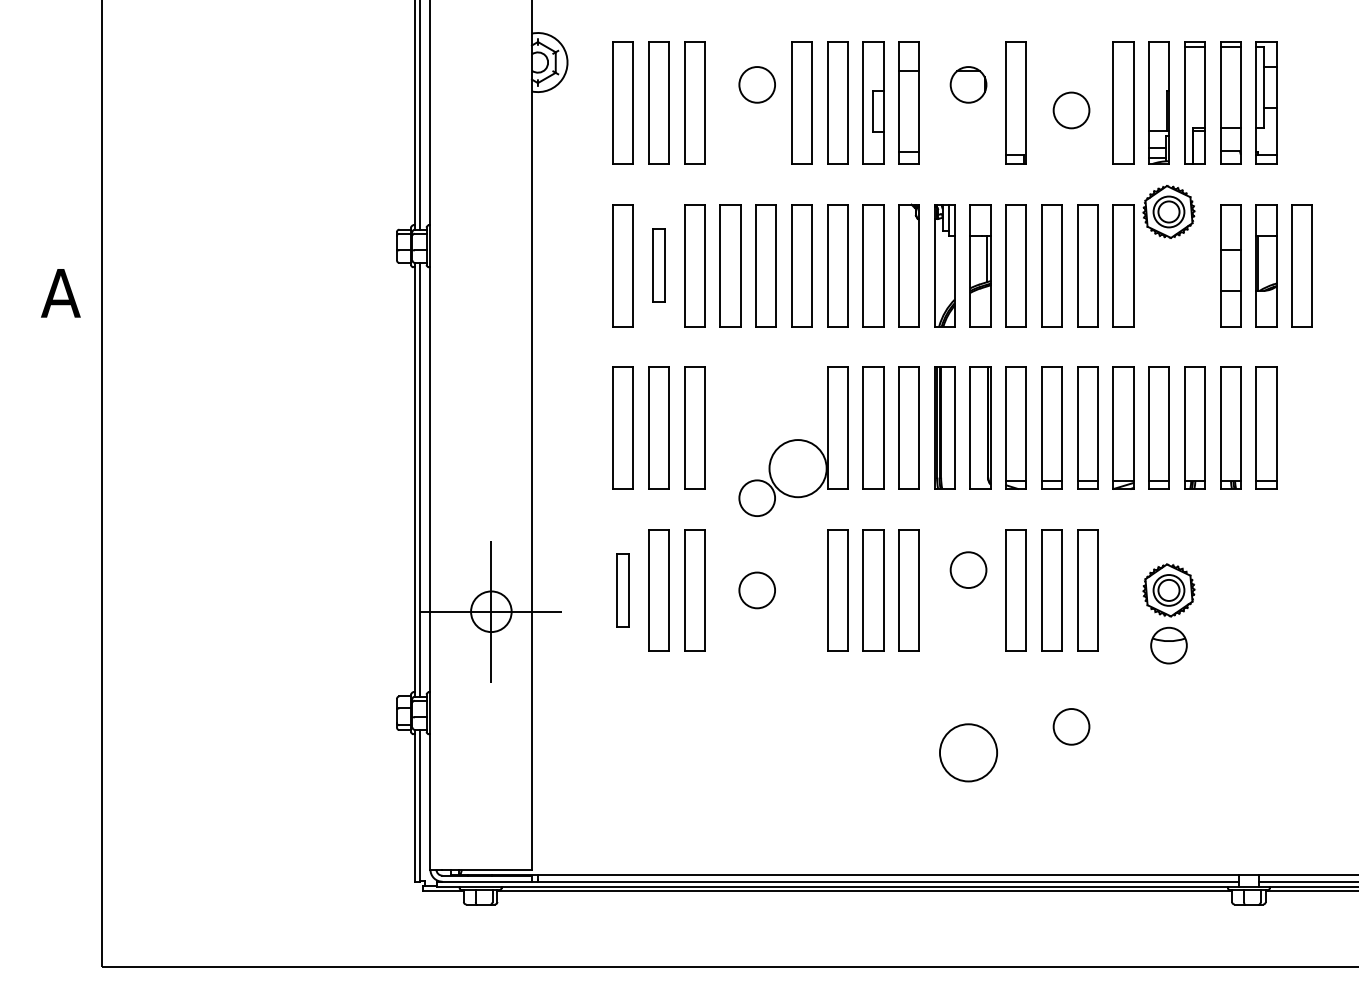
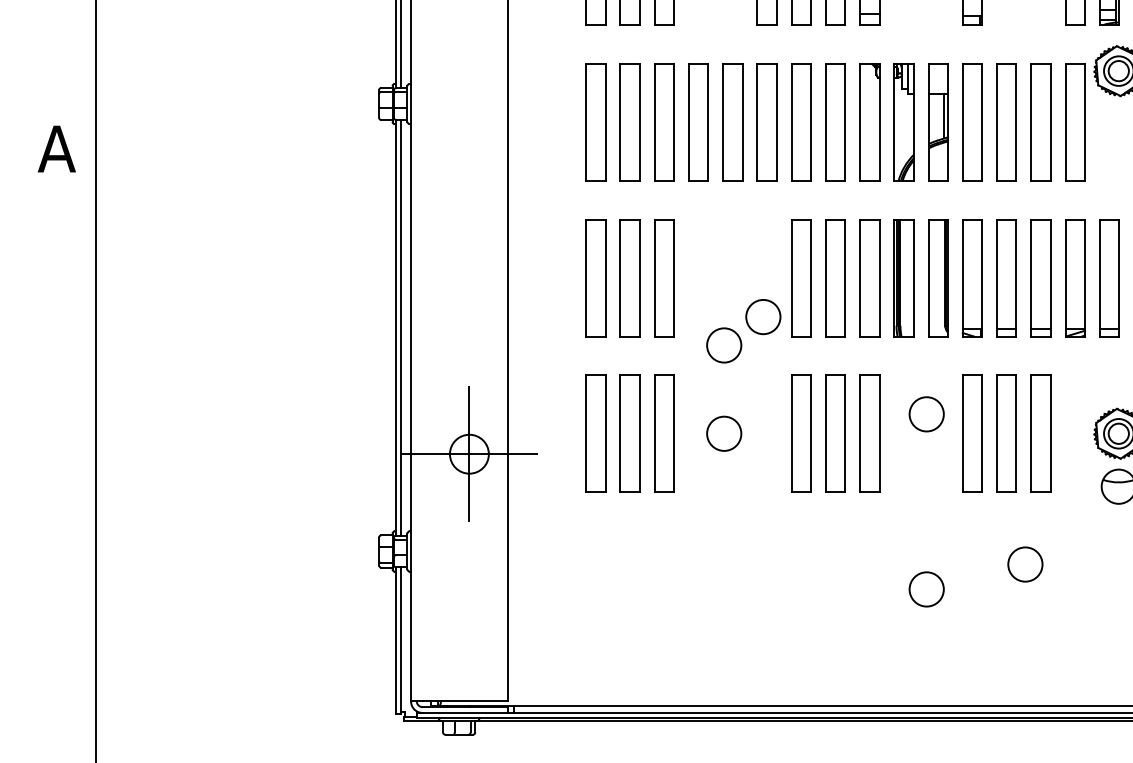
part: (658, 265) -> (629, 122), size x1.67
circle: (797, 468) -> (762, 316), size x0.62
part: (622, 590) -> (595, 433), size x1.67
circle: (968, 752) -> (926, 589), size x0.62

